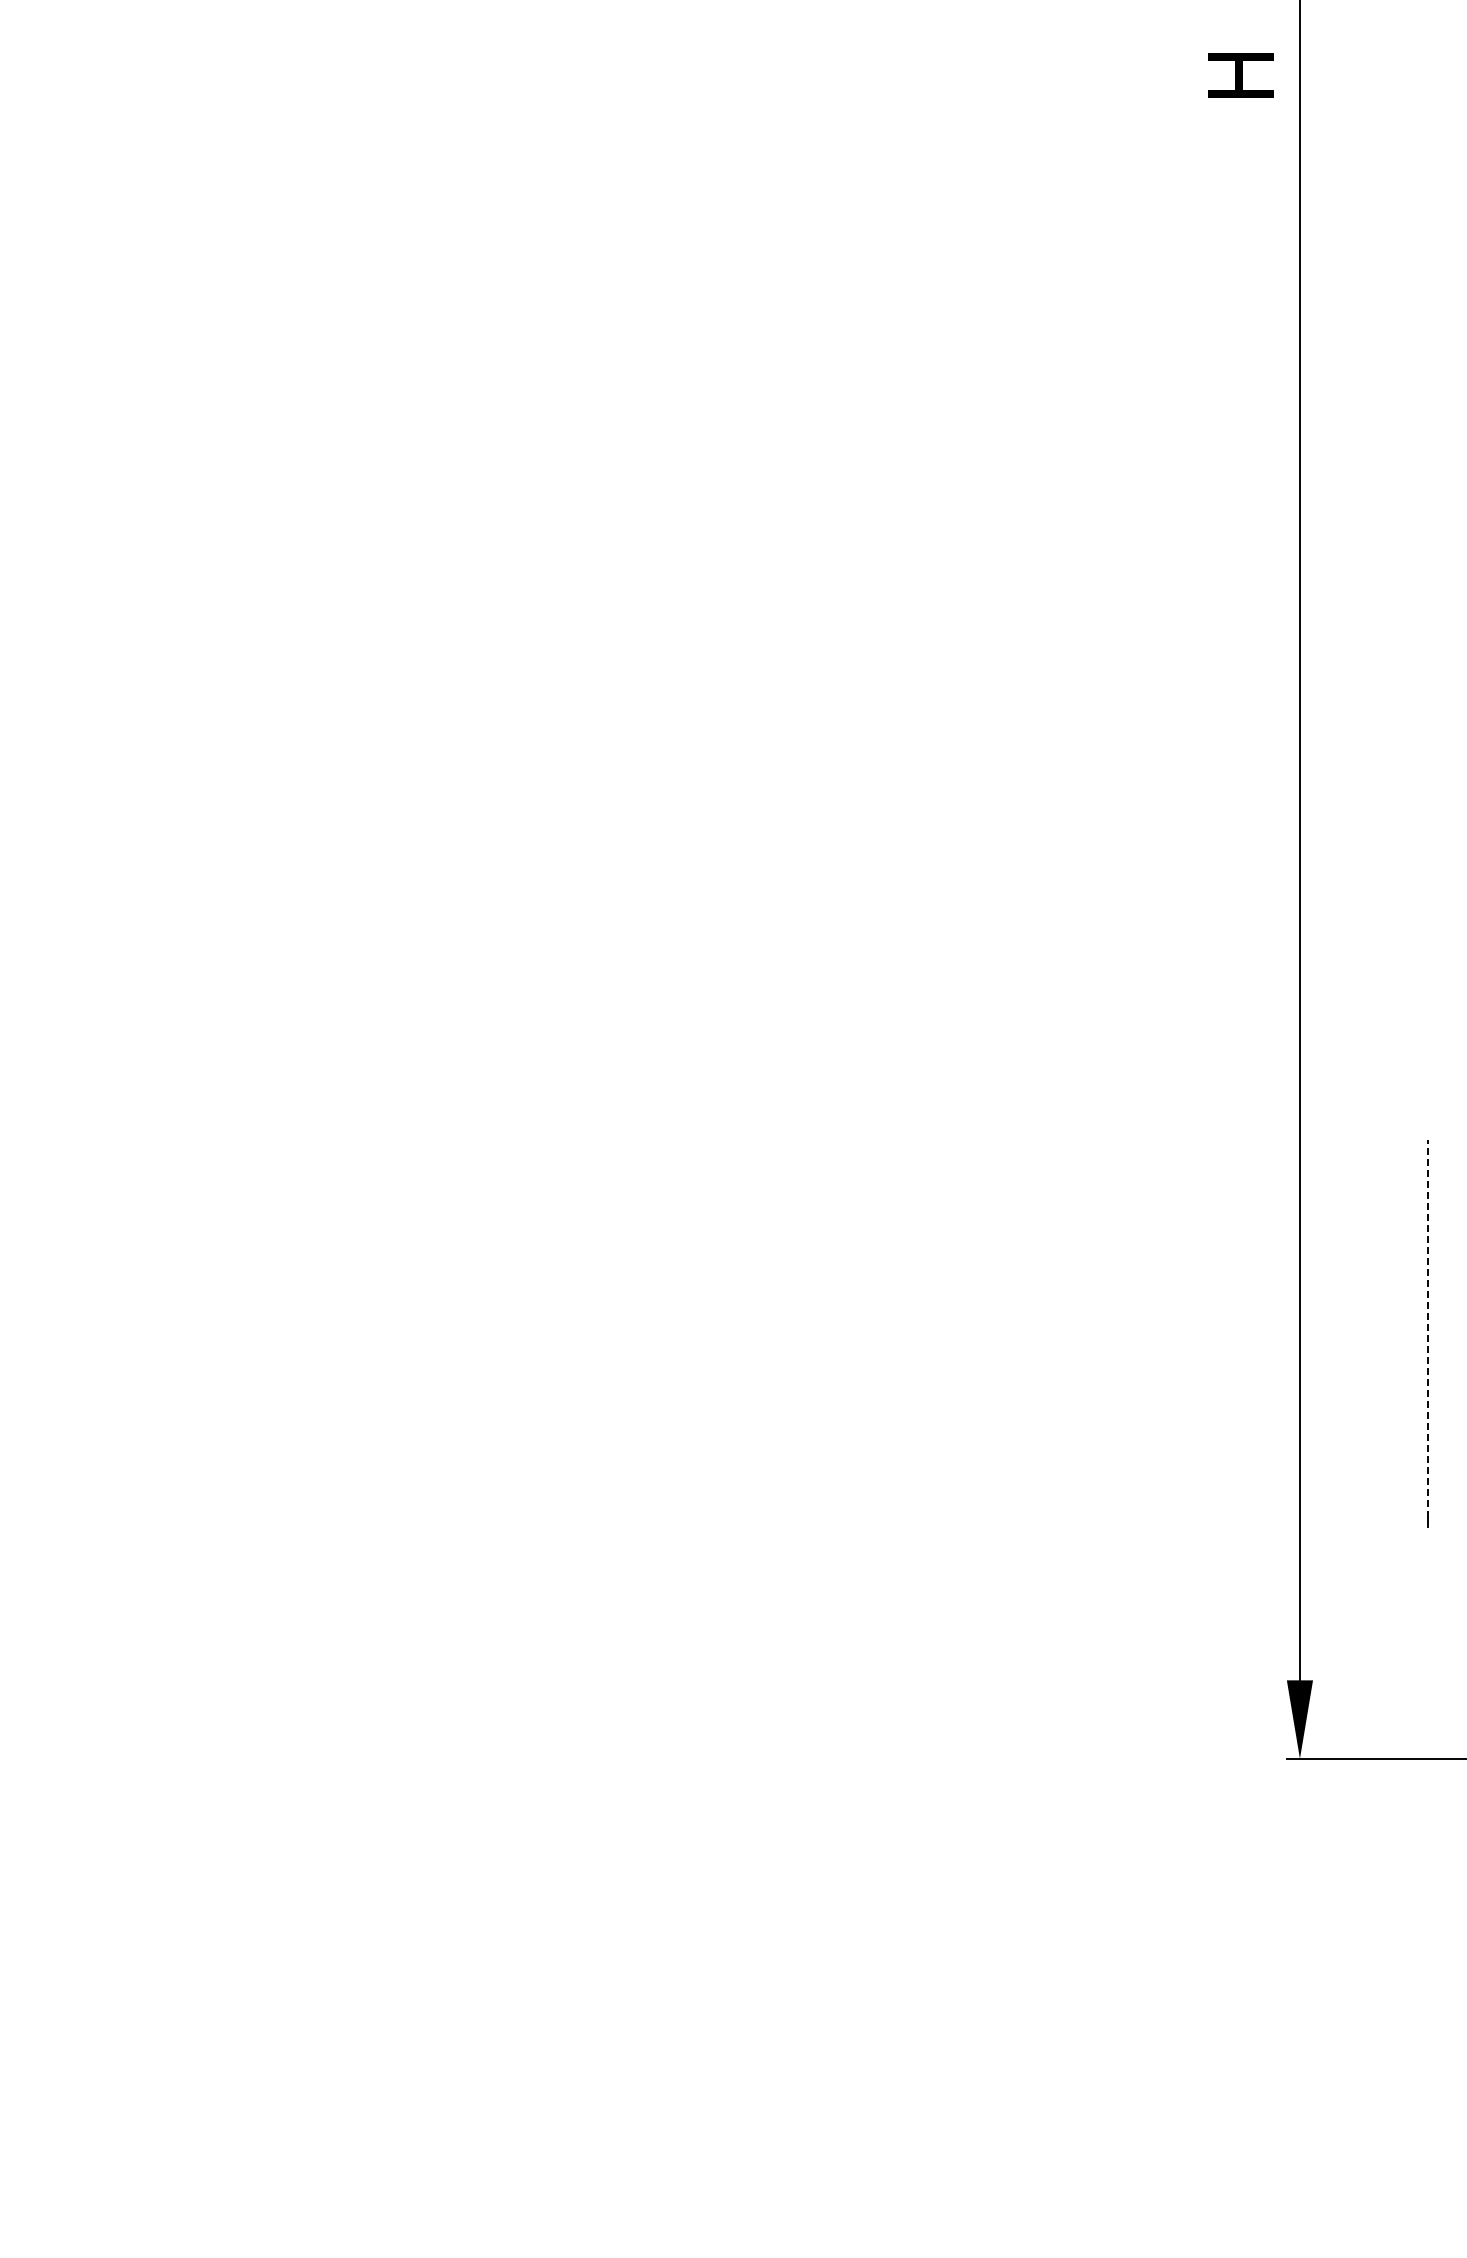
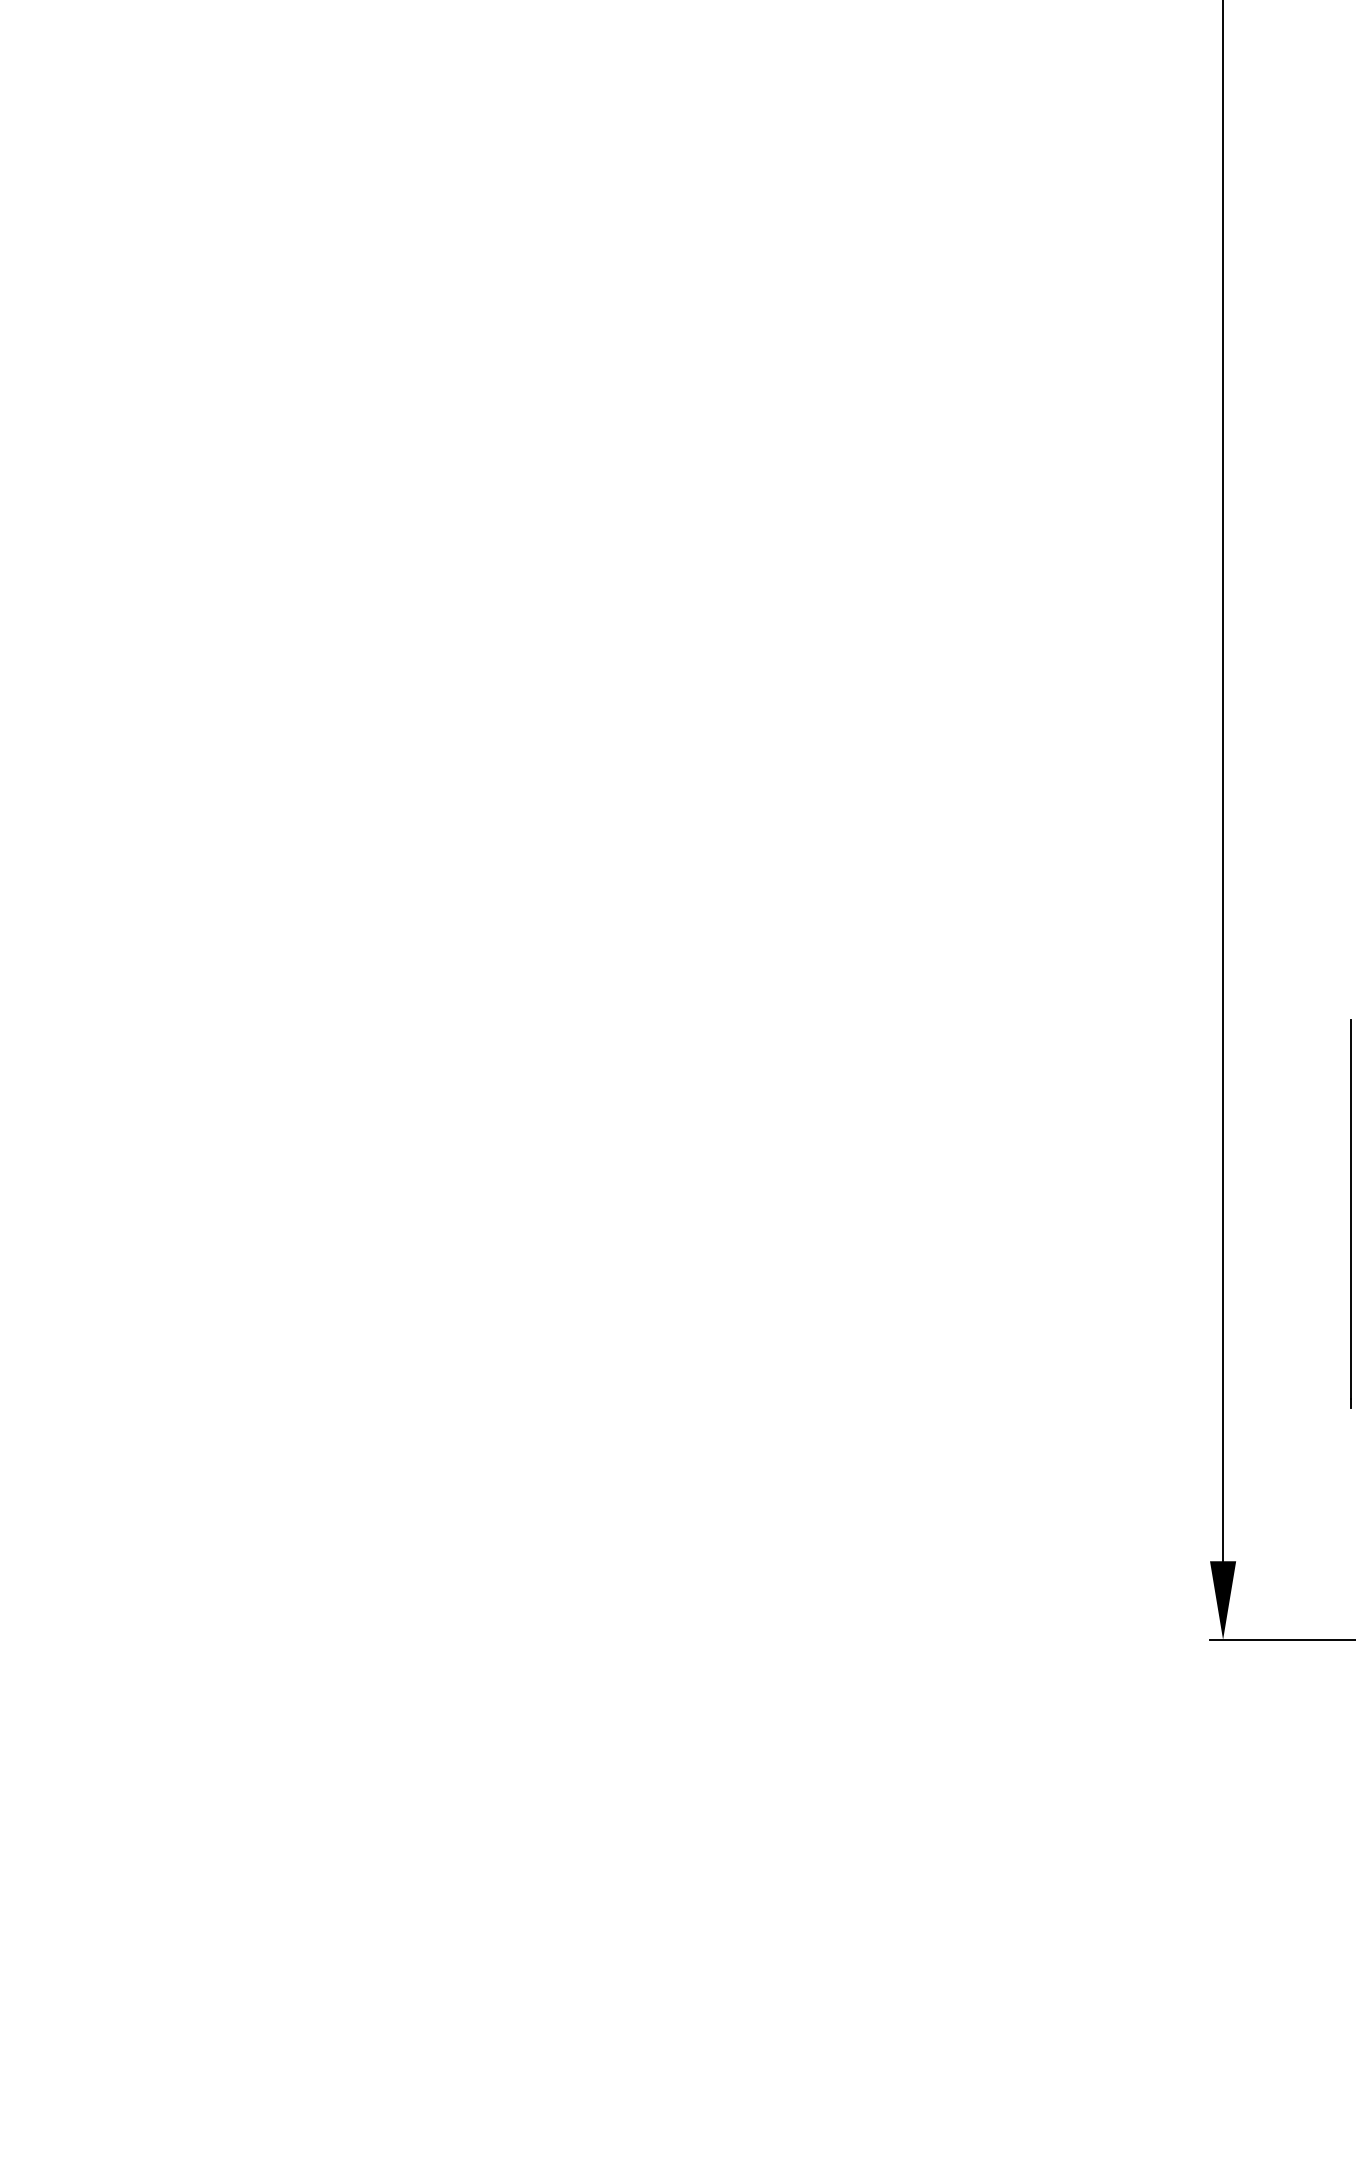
line: (1427, 1328) -> (1350, 1209), dashed -> solid

